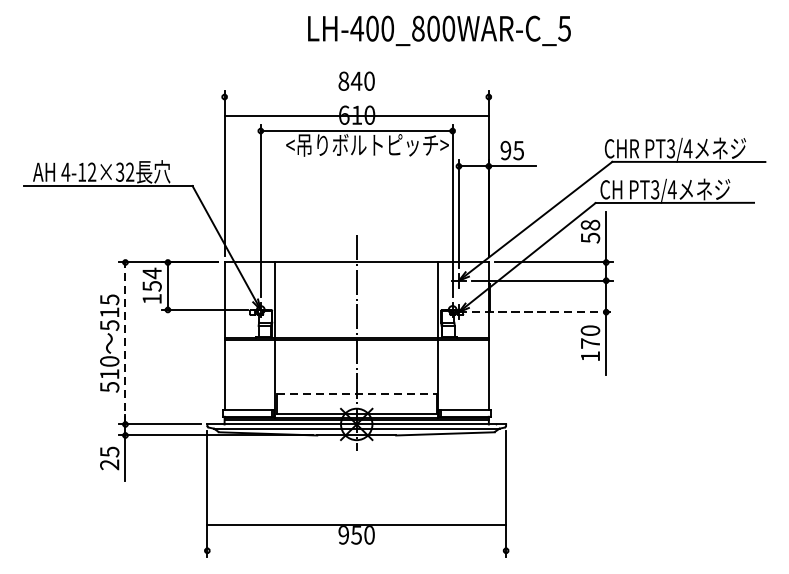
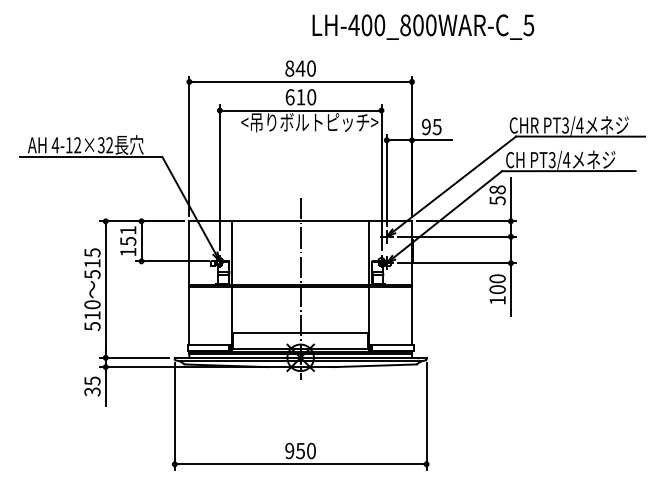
text: (439, 30) -> (423, 26), moved
line: (356, 115) -> (300, 81), moved
text: (152, 273) -> (128, 230), 154 -> 151
line: (542, 312) -> (457, 263), dashed -> solid
line: (125, 343) -> (105, 289), dashed -> solid
text: (590, 343) -> (497, 289), 170 -> 100
line: (356, 394) -> (300, 332), dashed -> solid
text: (109, 464) -> (92, 391), 25 -> 35
line: (356, 524) -> (300, 464), moved

